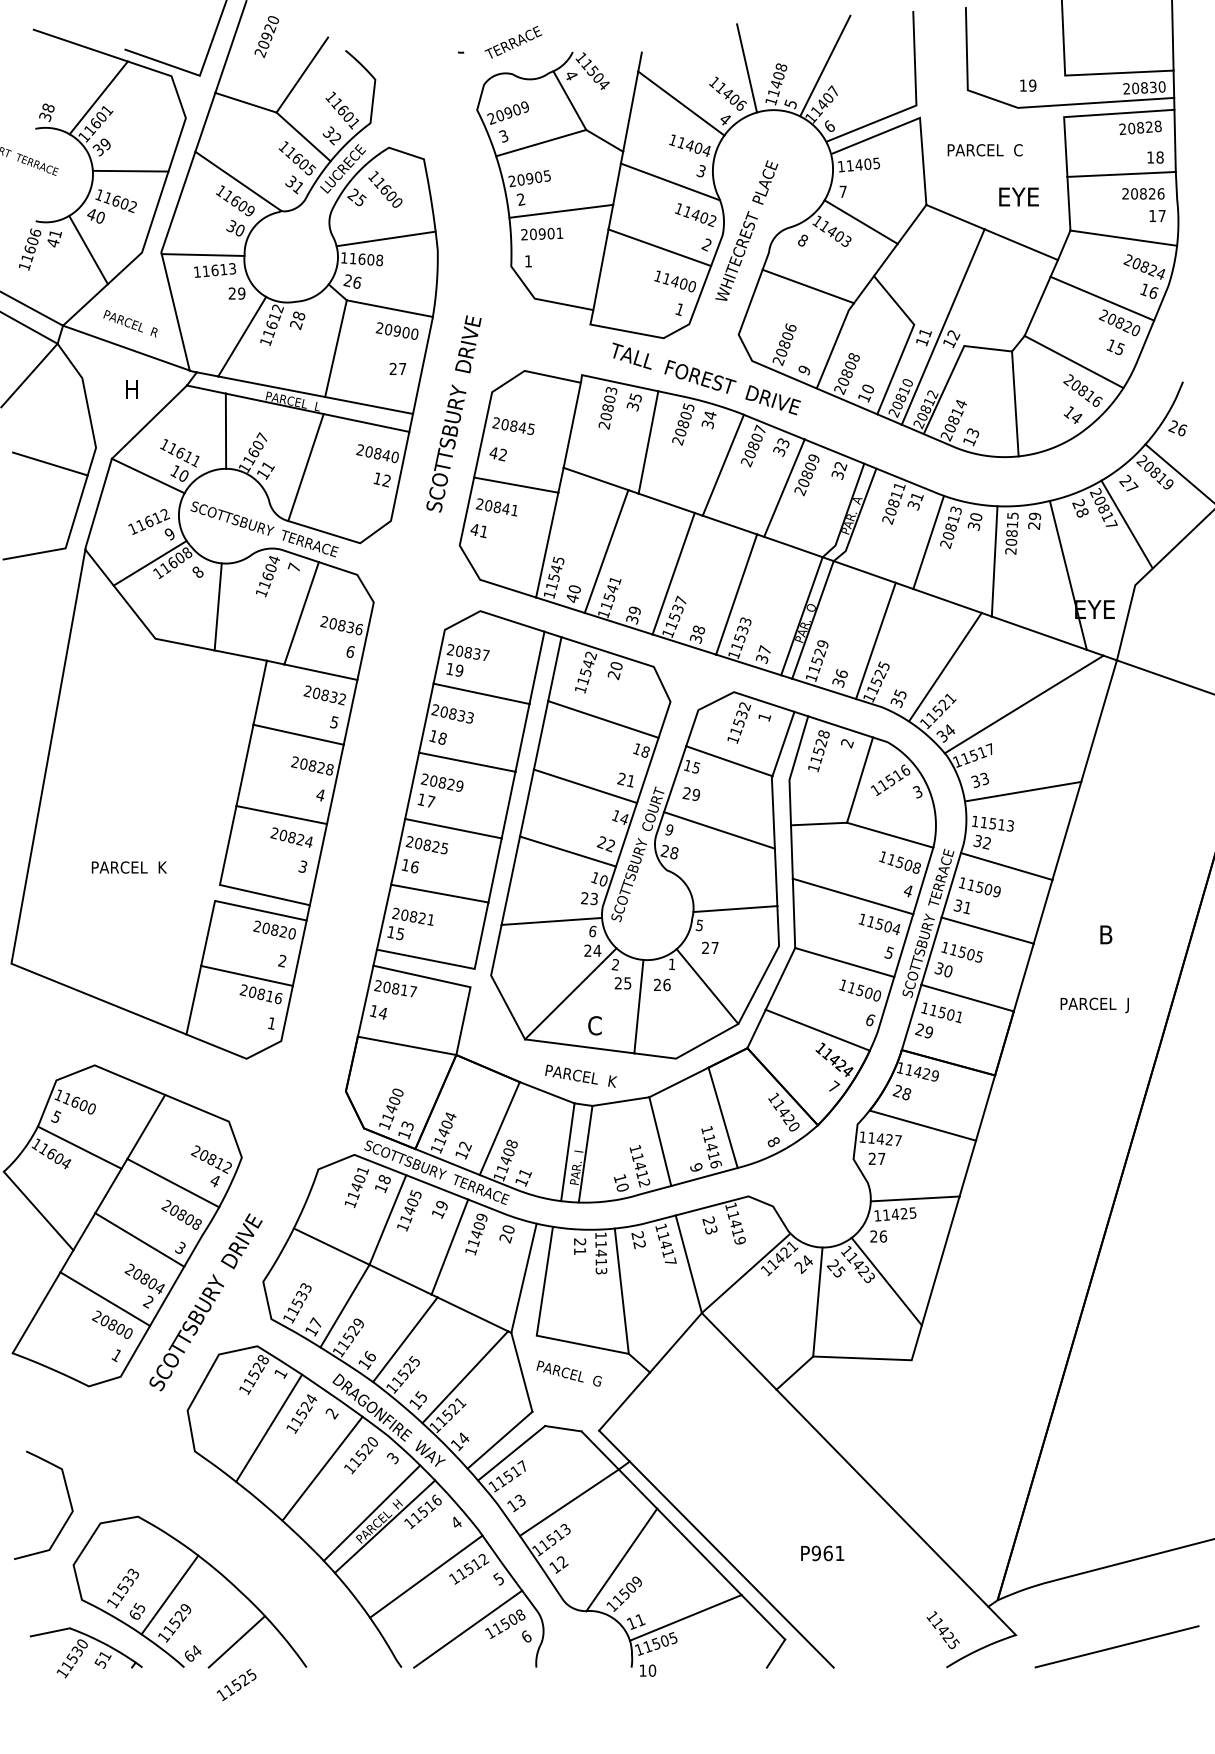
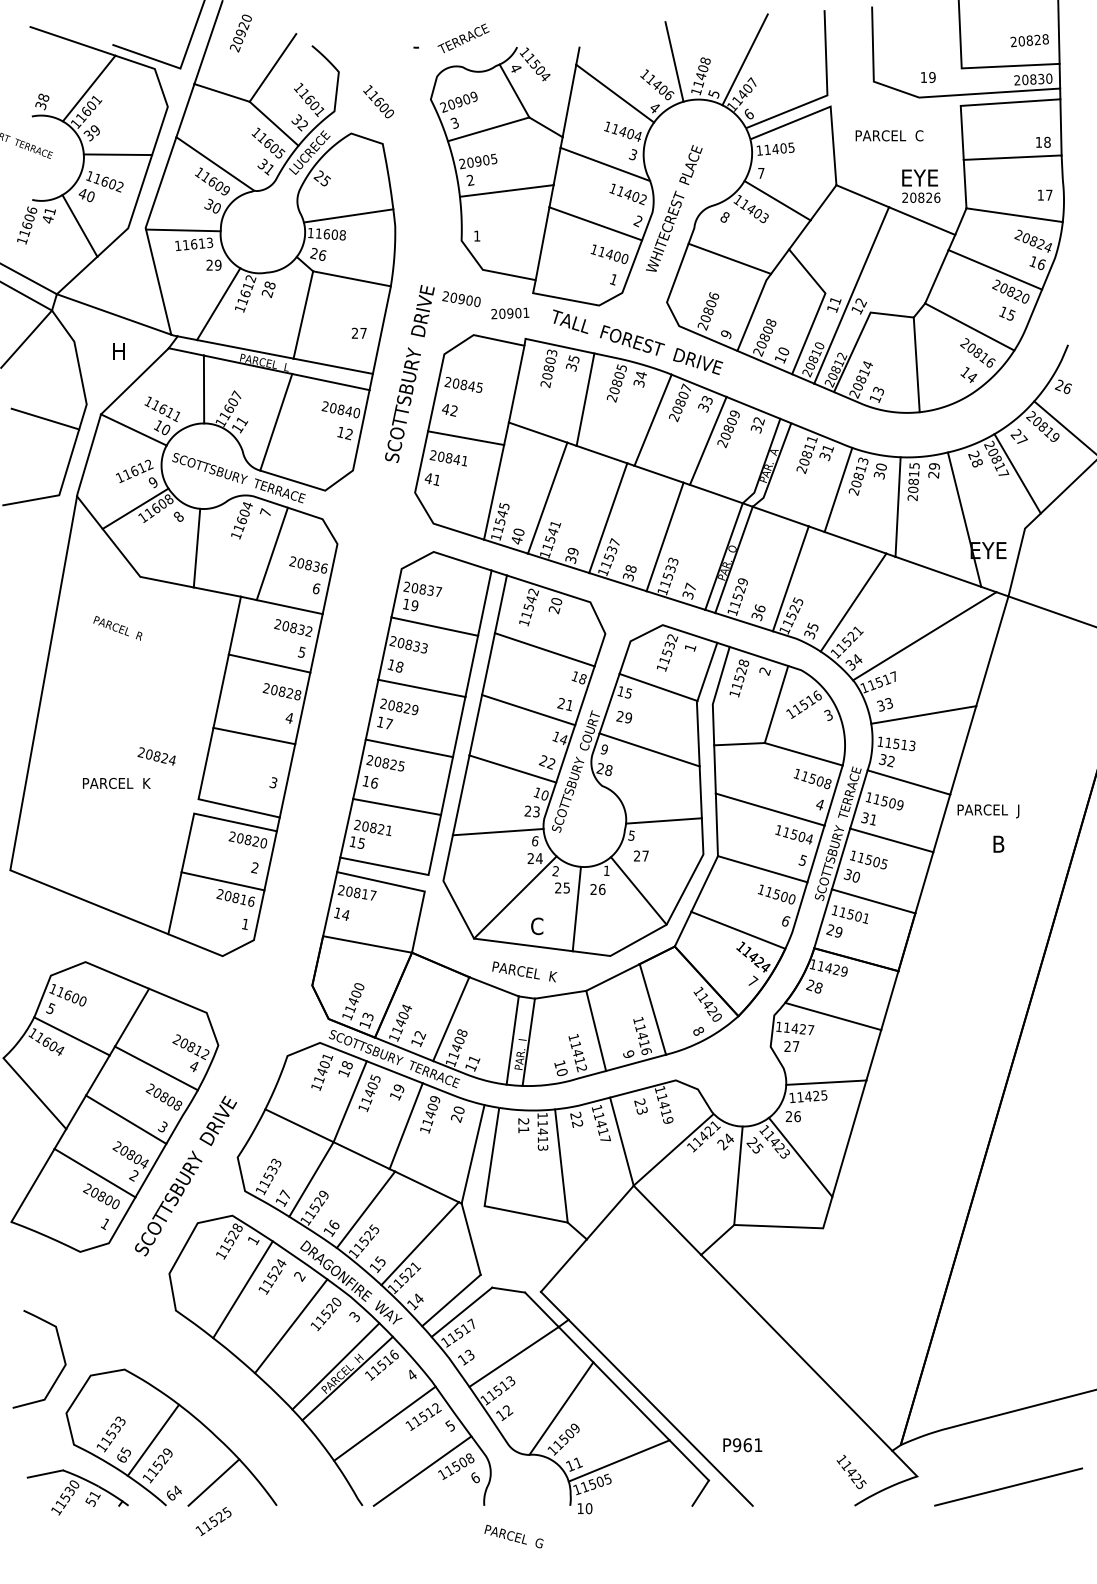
text: (1140, 127) -> (1029, 40), moved
text: (385, 189) -> (378, 101), moved
text: (1143, 193) -> (921, 197), moved
text: (542, 233) -> (510, 313), moved
text: (130, 323) -> (117, 628), moved
text: (396, 330) -> (460, 298), moved
text: (291, 837) -> (156, 756), moved
text: (1094, 1005) -> (988, 811), moved
text: (568, 1373) -> (513, 1536), moved
text: (822, 1553) -> (742, 1445), moved

